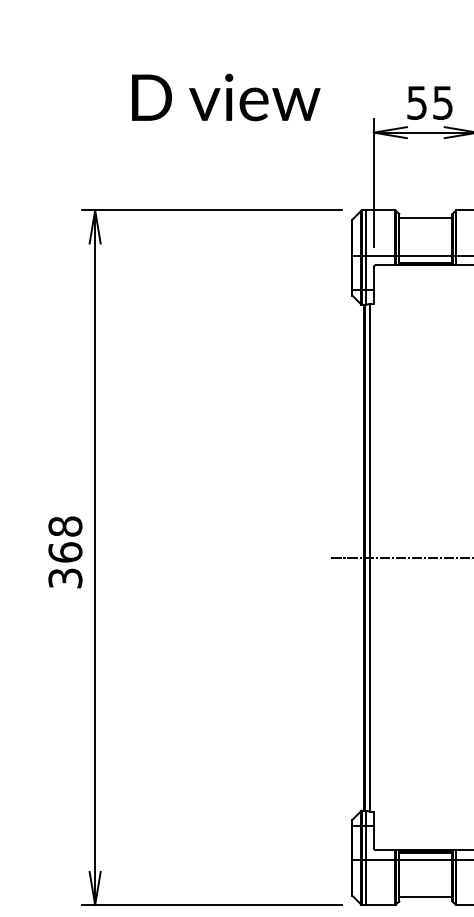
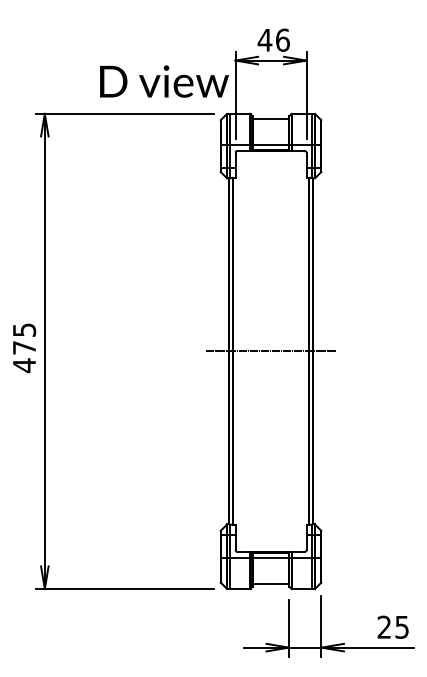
text: (226, 97) -> (164, 81), moved
text: (429, 101) -> (273, 39), 55 -> 46
text: (65, 553) -> (24, 348), 368 -> 475

